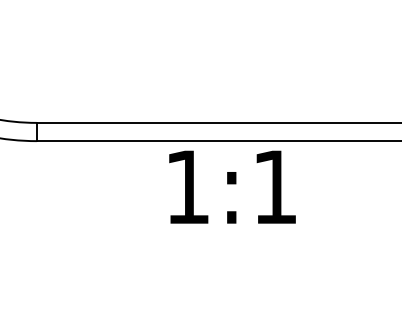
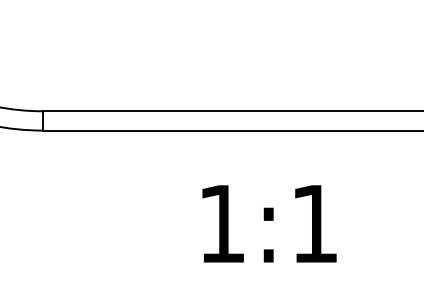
text: (232, 186) -> (269, 223), moved

